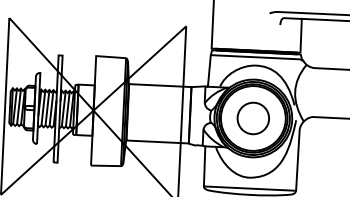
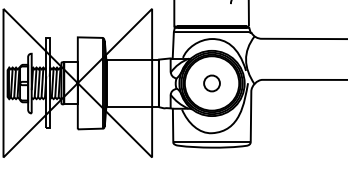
part: (252, 118) -> (211, 83), size x0.6

